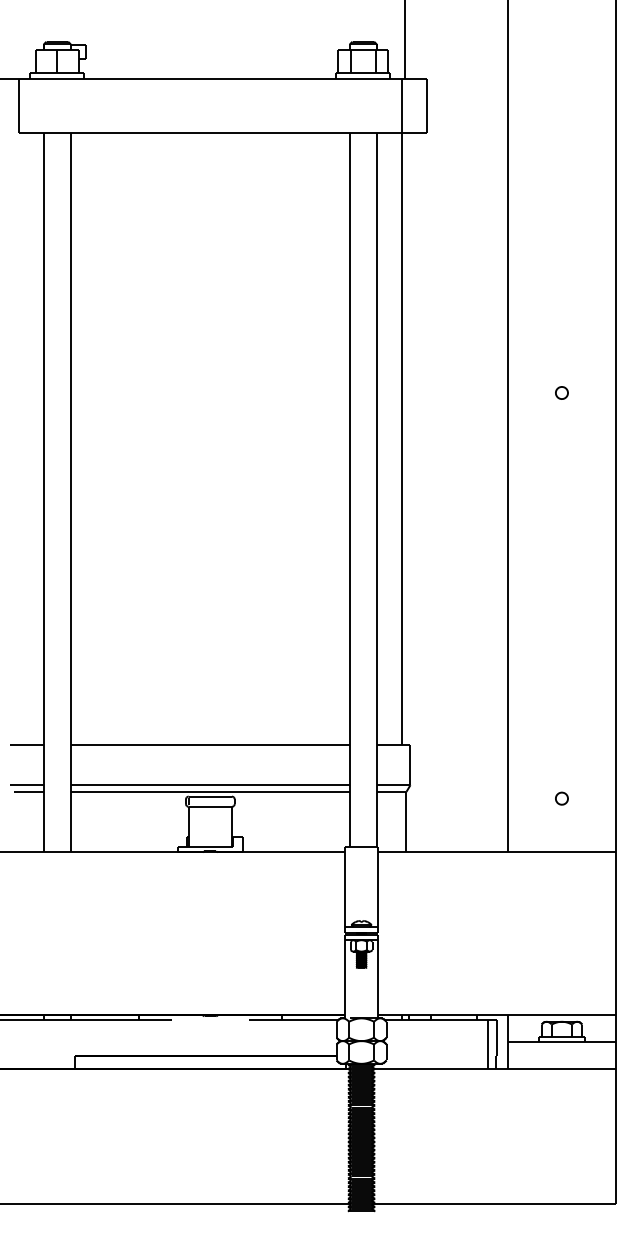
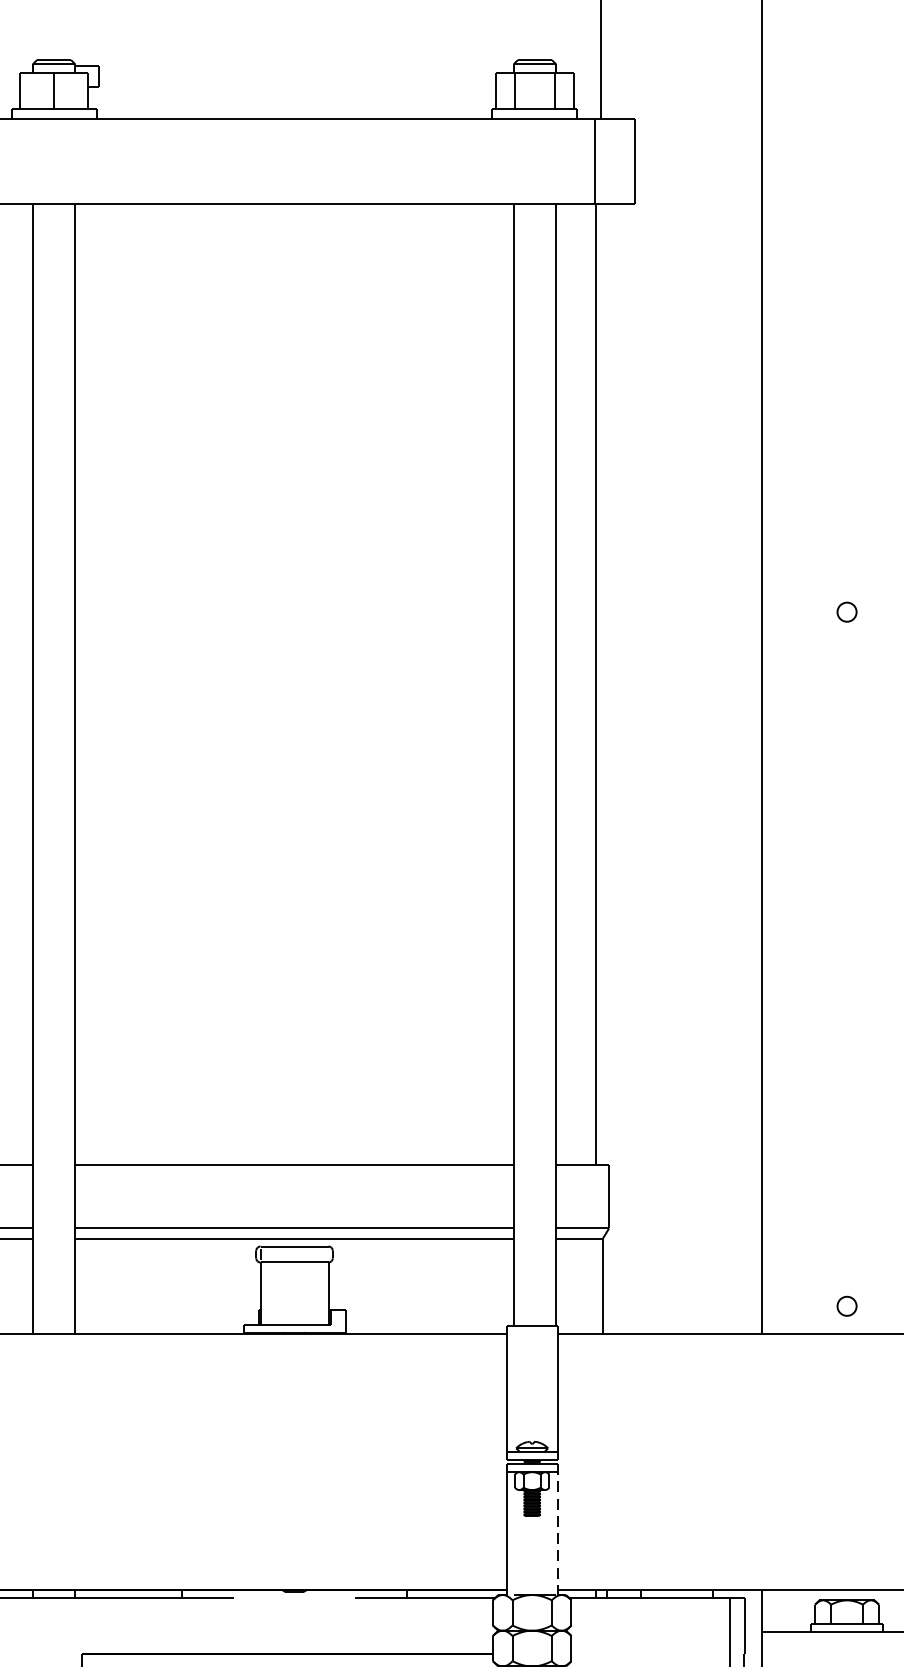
part: (561, 798) -> (846, 1306), moved
line: (377, 979) -> (557, 1533), solid -> dashed

